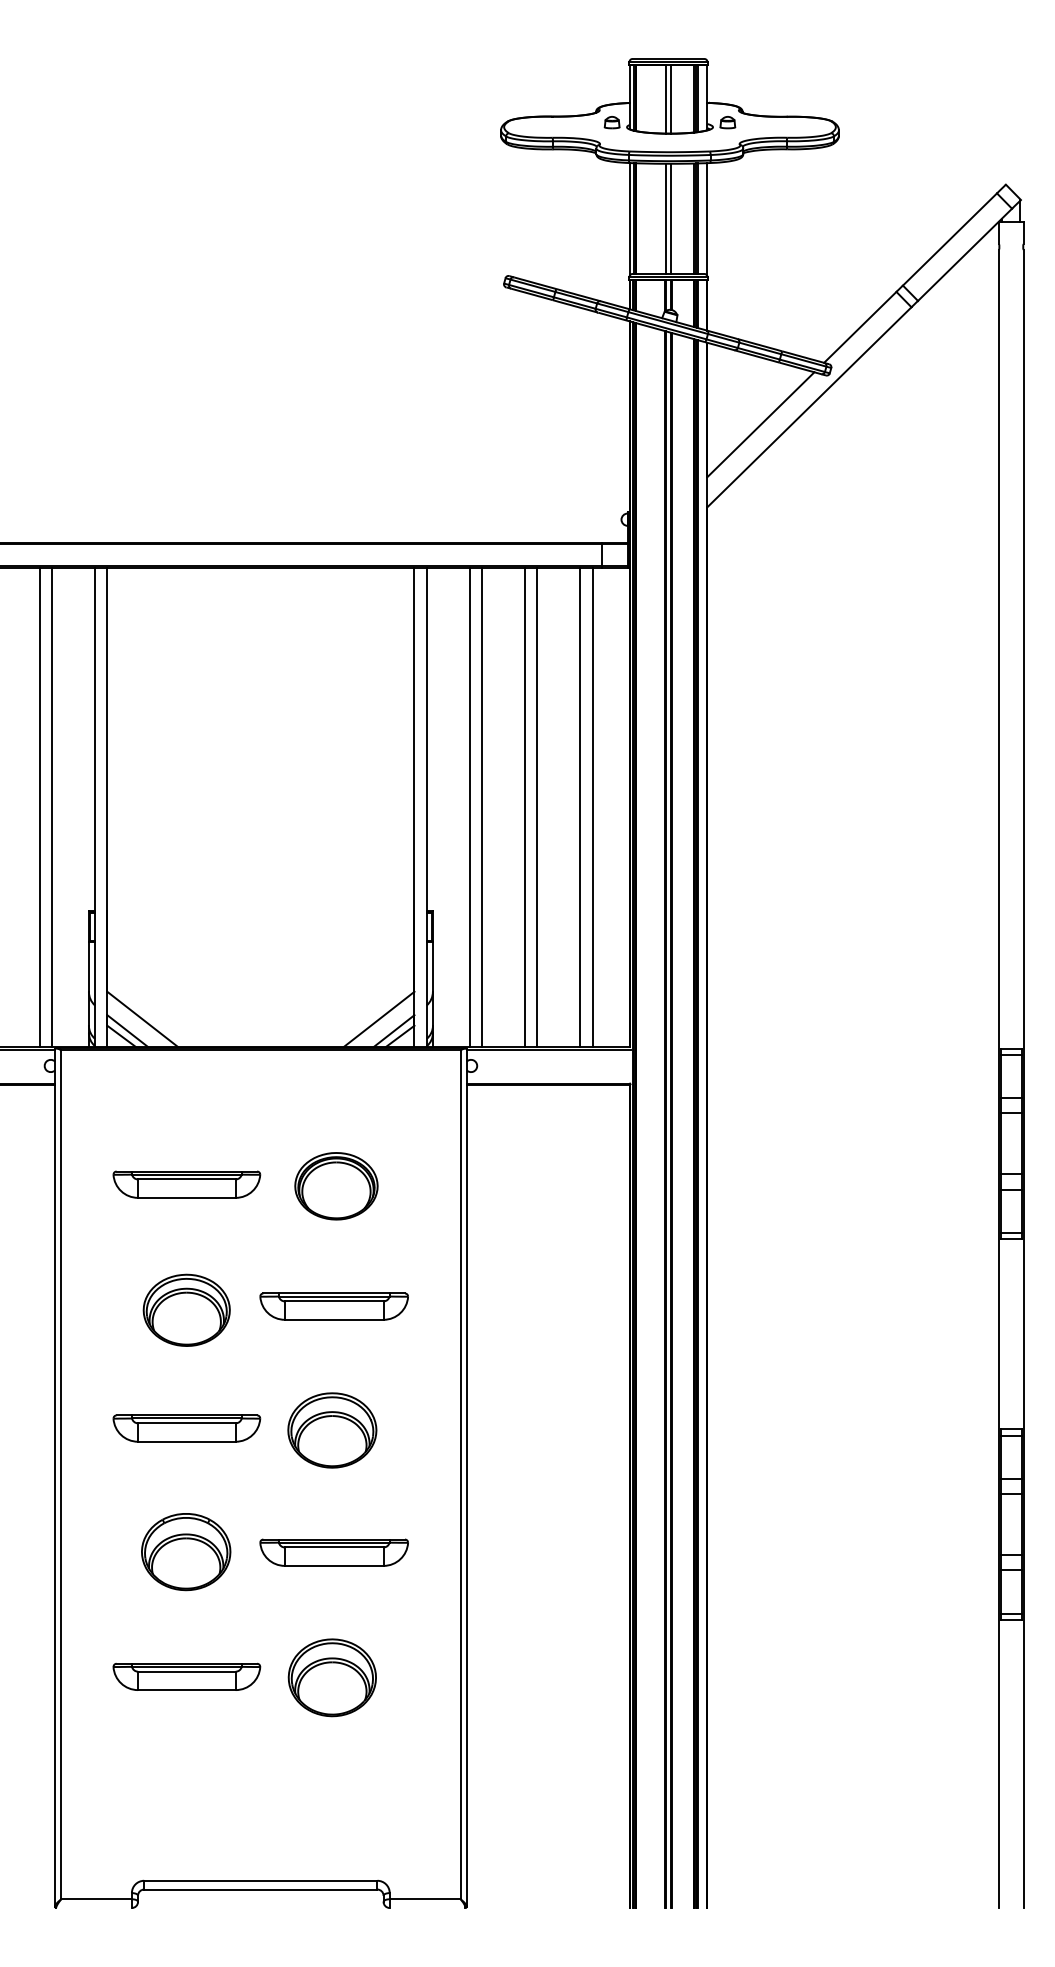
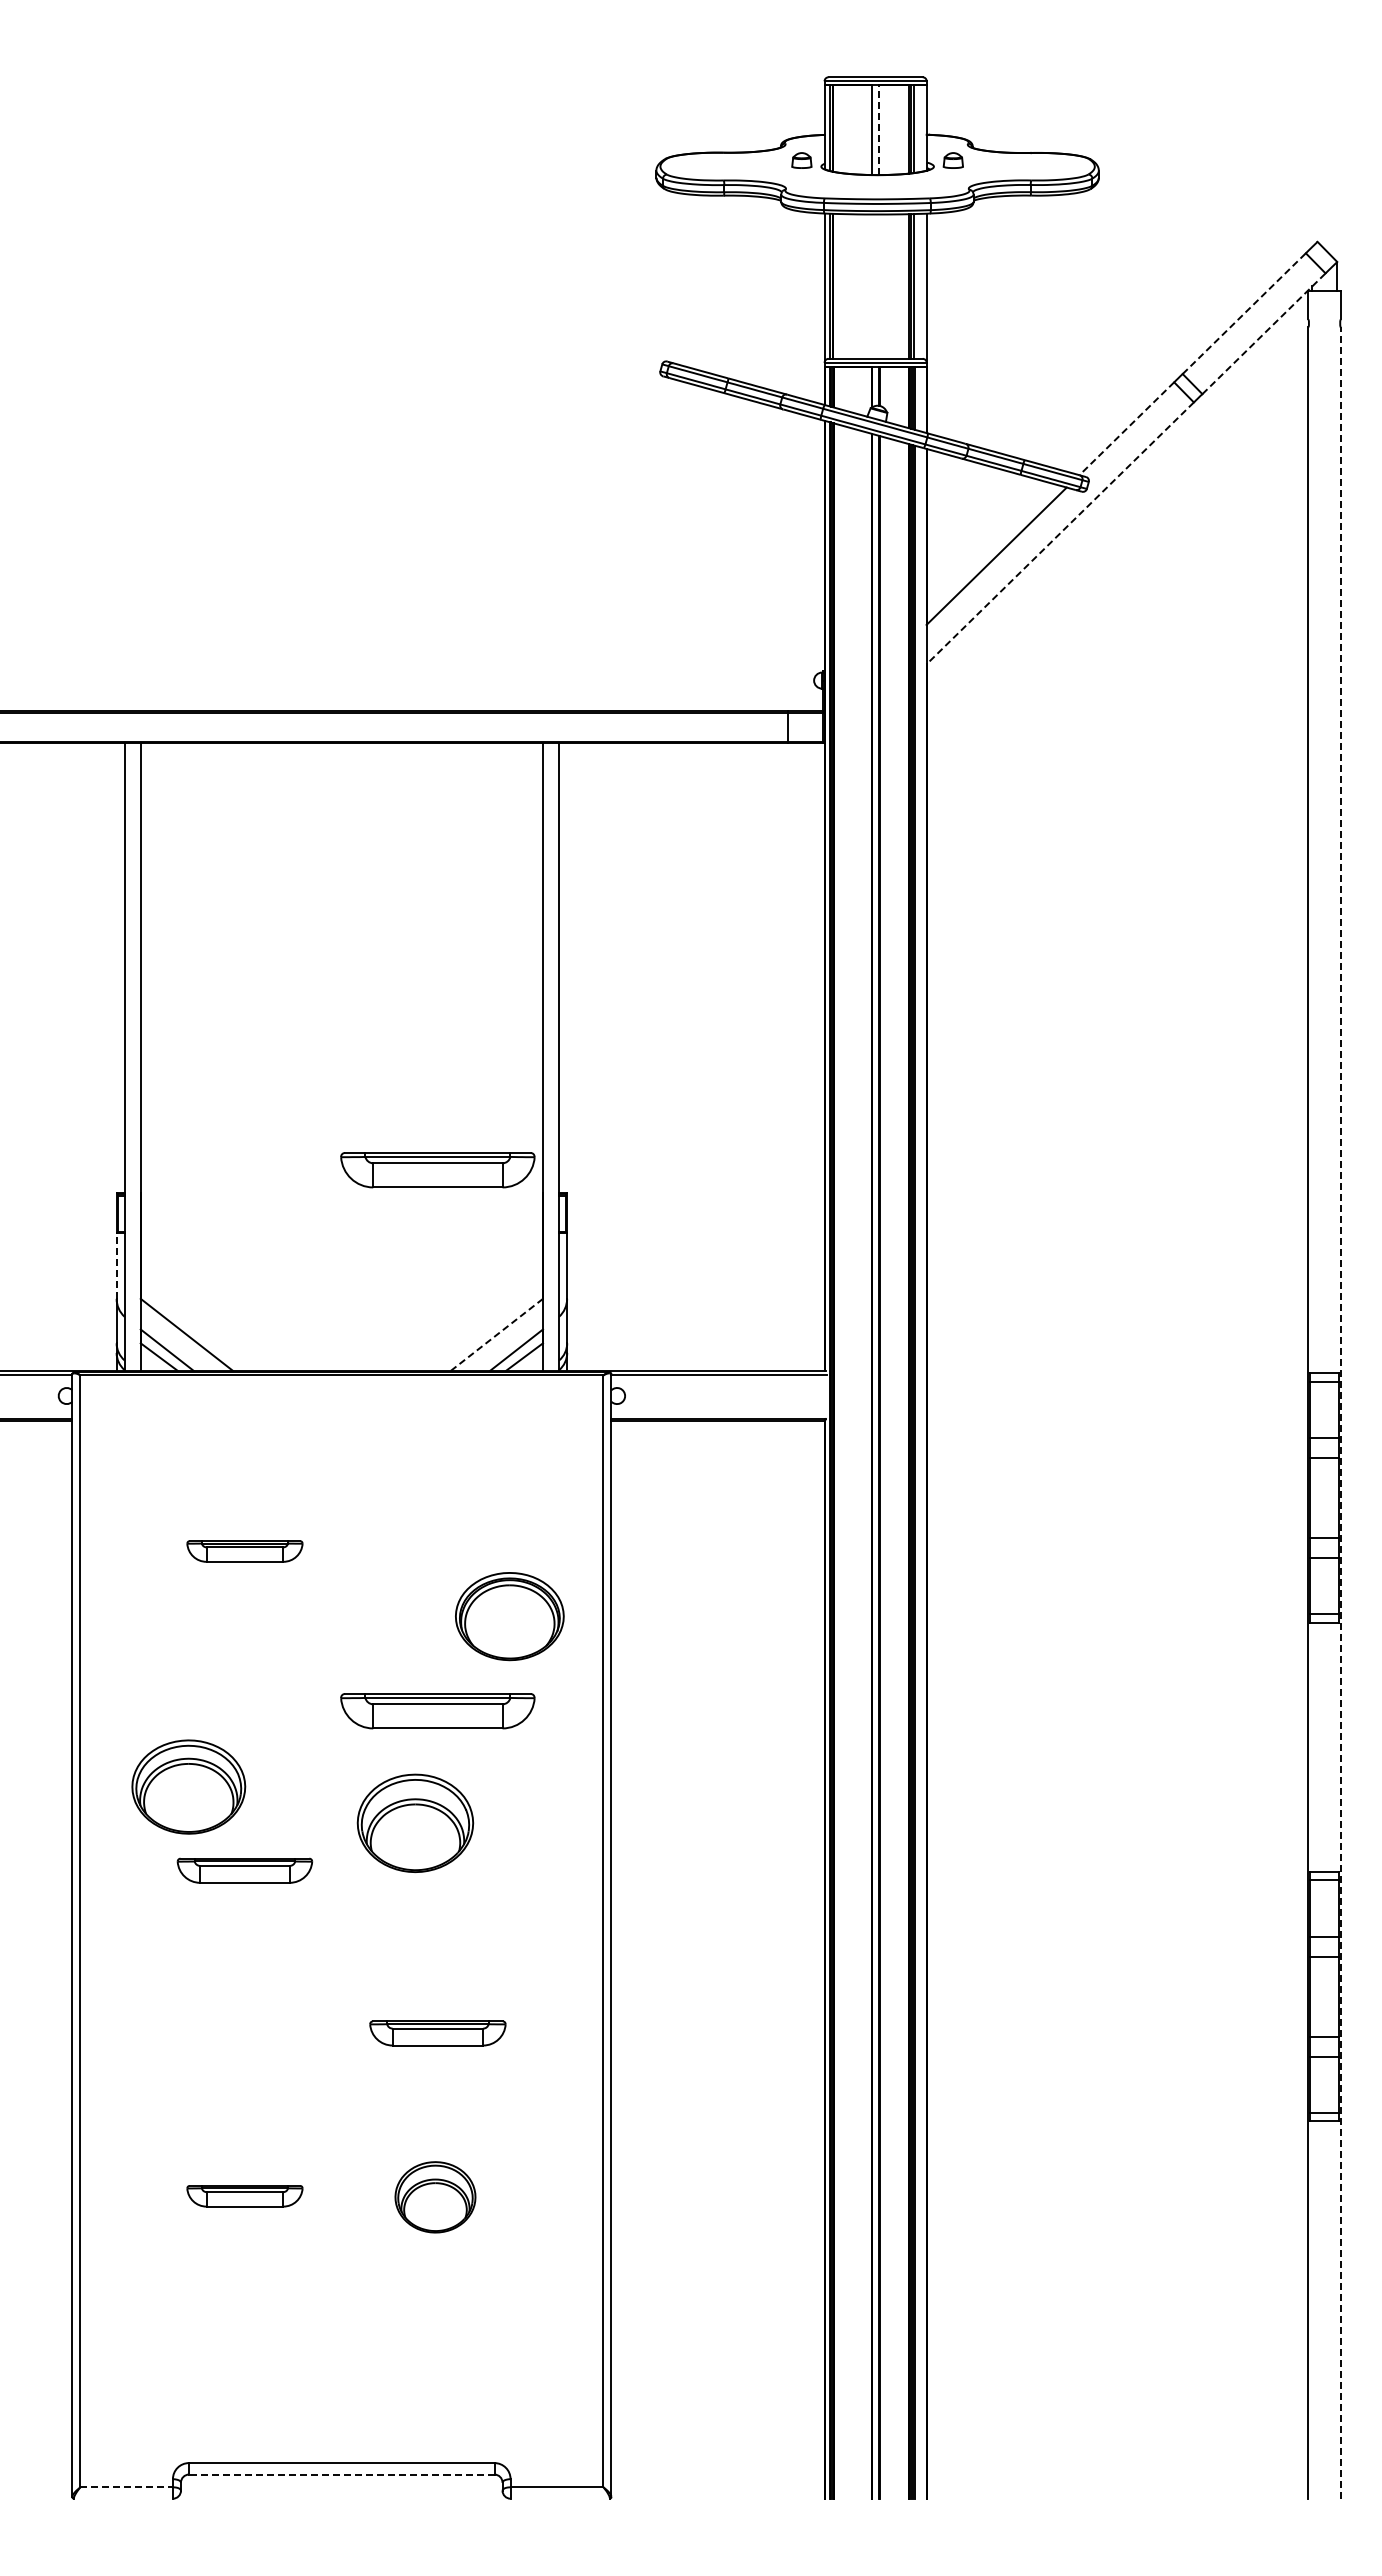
line: (670, 99) -> (878, 130), solid -> dashed
line: (666, 218) -> (872, 286), removed
line: (670, 218) -> (878, 286), removed
line: (950, 239) -> (1244, 313), solid -> dashed
line: (965, 254) -> (1264, 333), solid -> dashed
line: (860, 327) -> (1126, 429), solid -> dashed
line: (808, 407) -> (1059, 533), solid -> dashed
line: (39, 806) -> (52, 1056), removed
line: (52, 806) -> (68, 1056), removed
line: (469, 806) -> (615, 1056), removed
line: (482, 806) -> (631, 1056), removed
line: (524, 806) -> (687, 1056), removed
line: (537, 806) -> (703, 1056), removed
line: (580, 806) -> (760, 1056), removed
line: (592, 806) -> (776, 1056), removed
part: (333, 893) -> (437, 1170), added
line: (88, 966) -> (116, 1265), solid -> dashed
line: (379, 1019) -> (497, 1334), solid -> dashed
line: (1023, 1079) -> (1340, 1413), solid -> dashed
part: (186, 1184) -> (244, 1551), size x0.6
part: (336, 1186) -> (509, 1616), moved
part: (186, 1309) -> (188, 1786), moved
part: (186, 1428) -> (244, 1870), size x0.7
part: (332, 1429) -> (415, 1822), moved
part: (185, 1552) -> (243, 2032), removed
part: (333, 1552) -> (437, 2033), size x0.7
part: (186, 1677) -> (244, 2196), size x0.6
part: (332, 1677) -> (435, 2197), size x0.7
line: (260, 1889) -> (341, 2474), solid -> dashed
line: (97, 1899) -> (127, 2487), solid -> dashed

